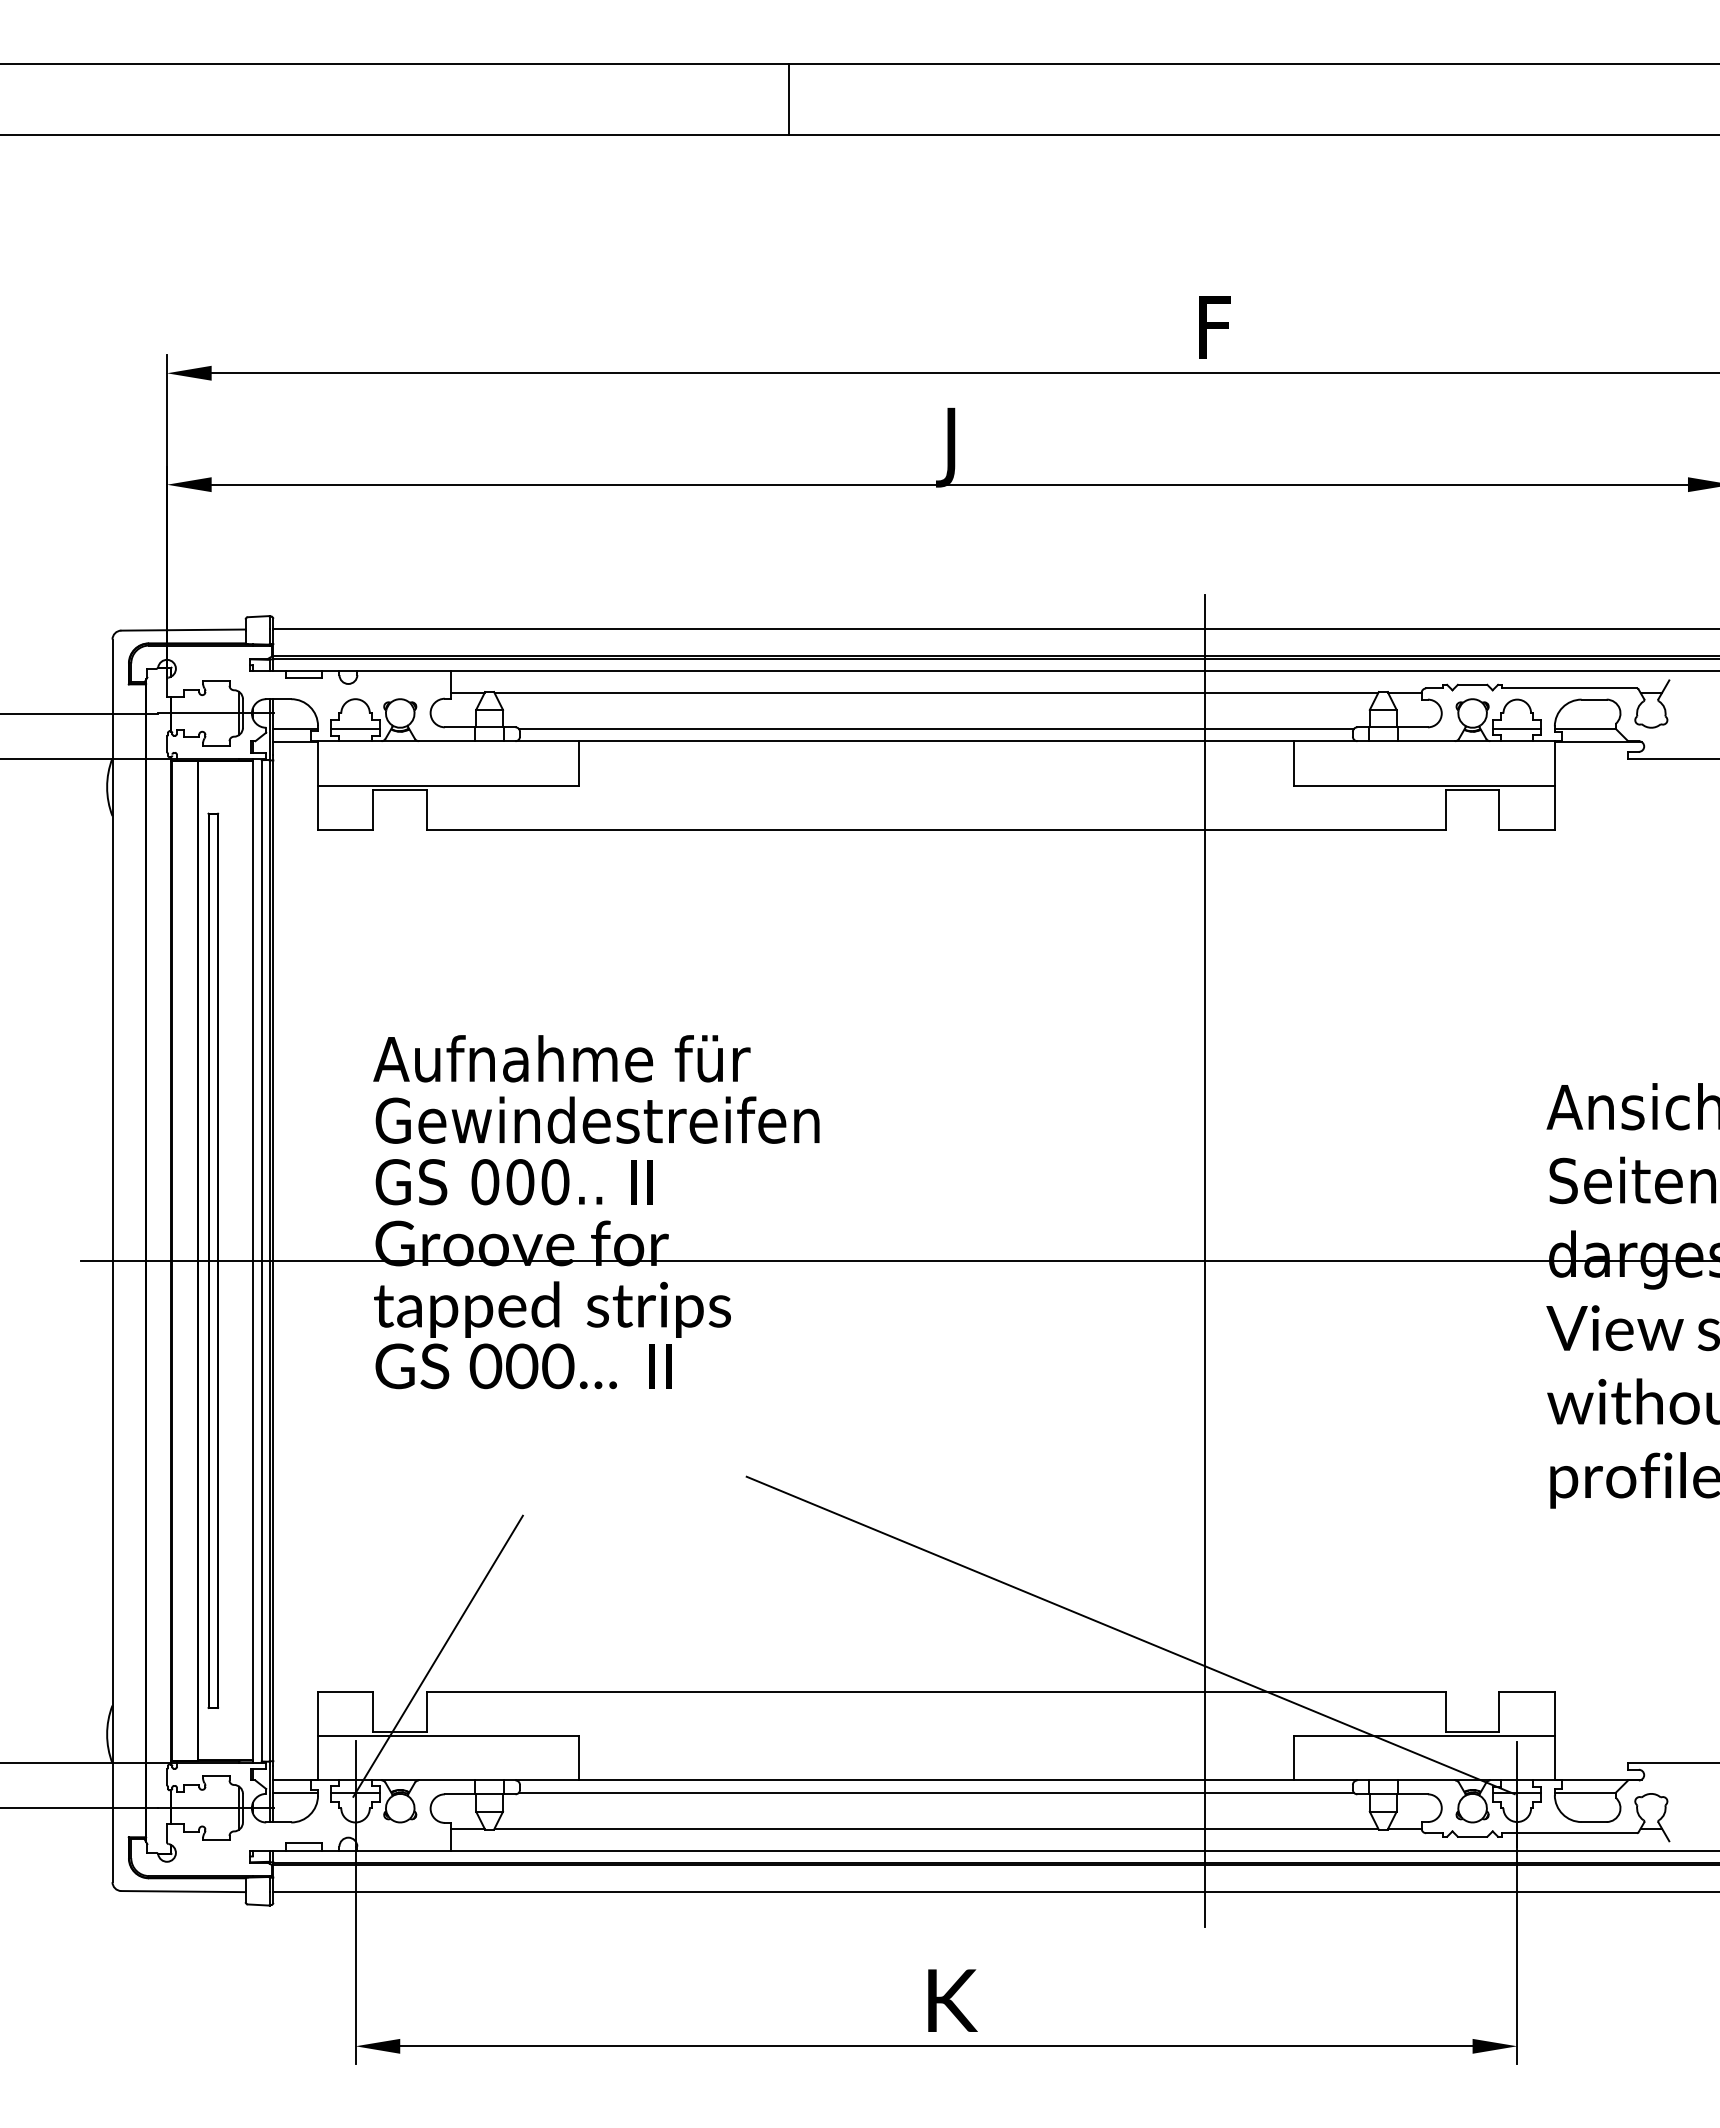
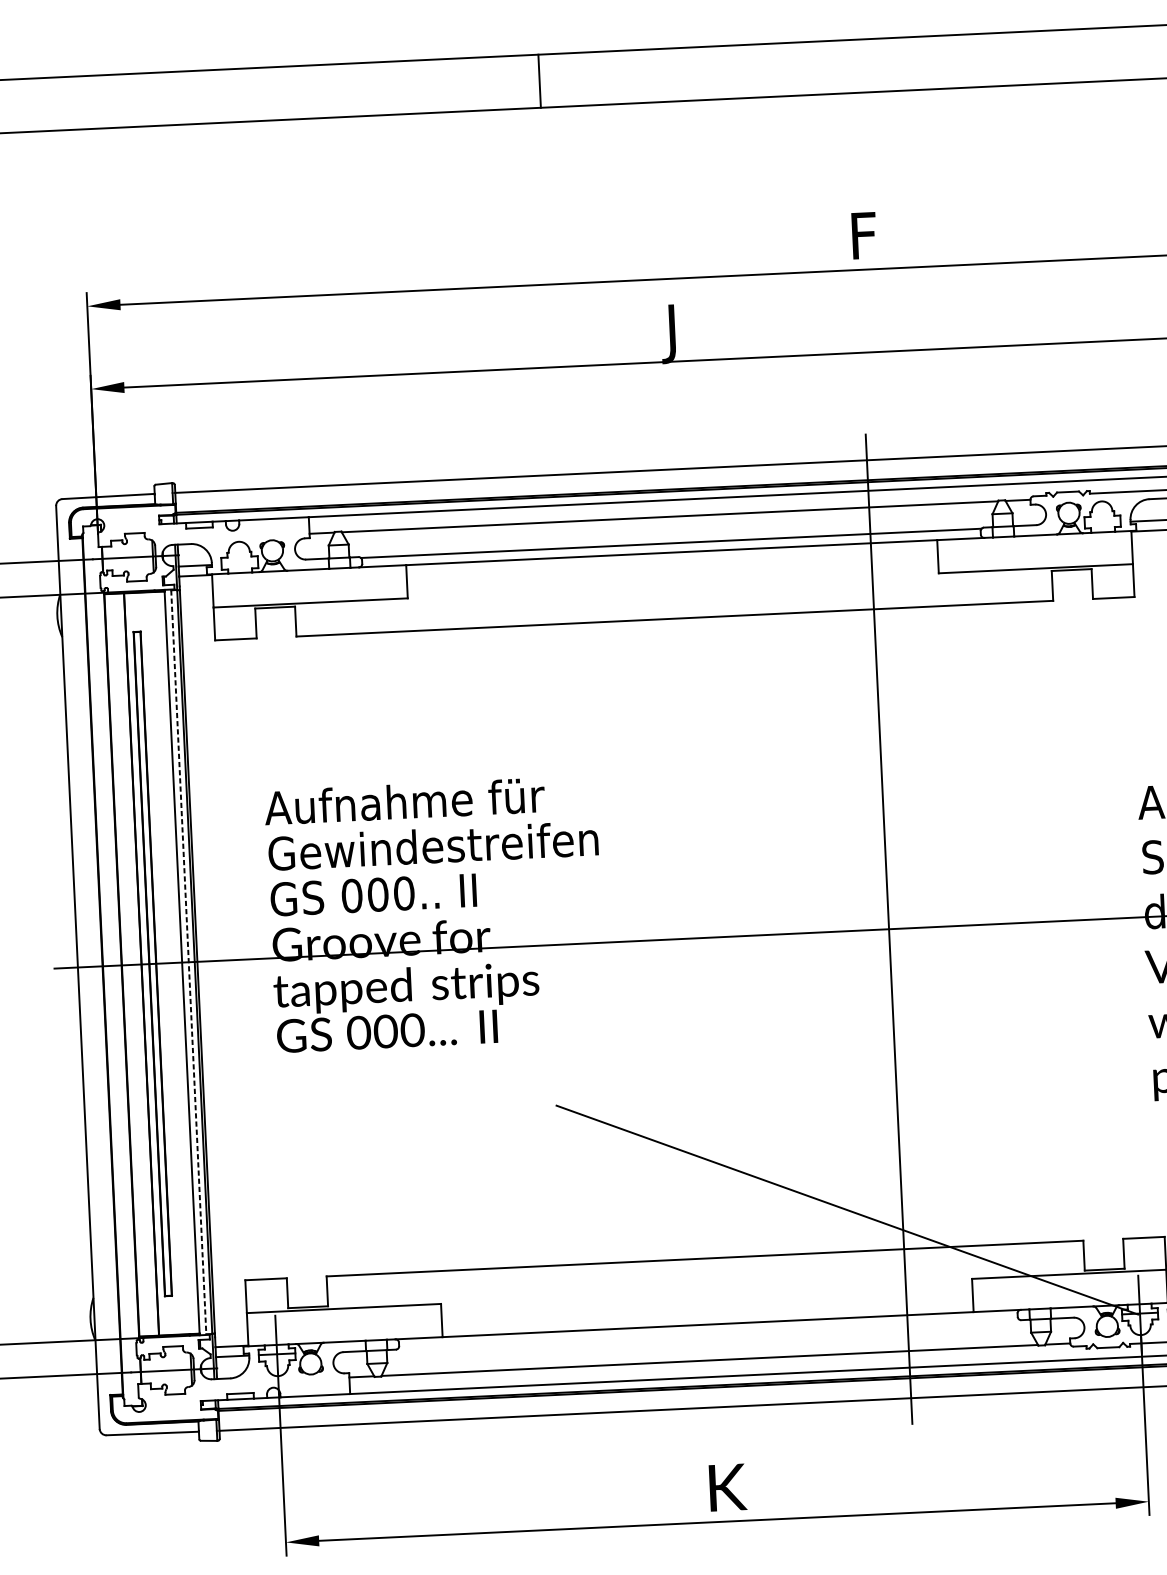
line: (355, 728) -> (239, 563), removed
line: (1517, 728) -> (1102, 522), removed
line: (261, 1260) -> (188, 962), solid -> dashed
line: (437, 1655) -> (333, 1249), removed
line: (936, 1793) -> (708, 1334), removed

